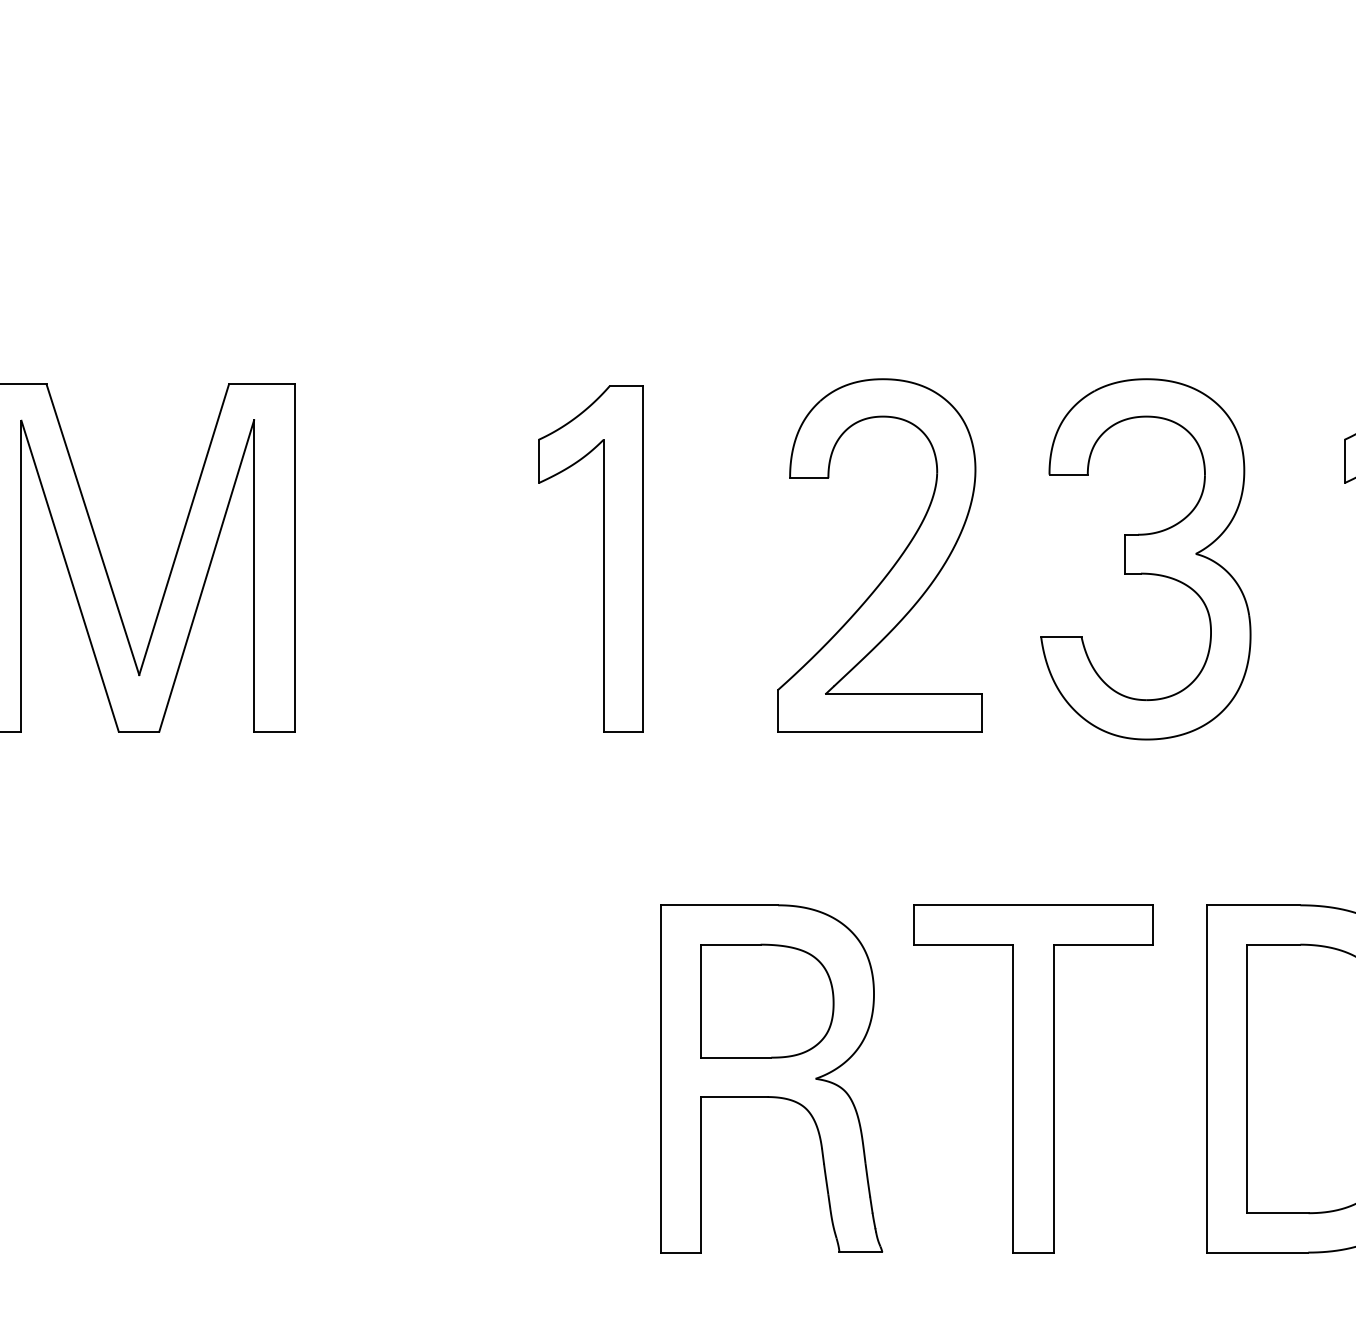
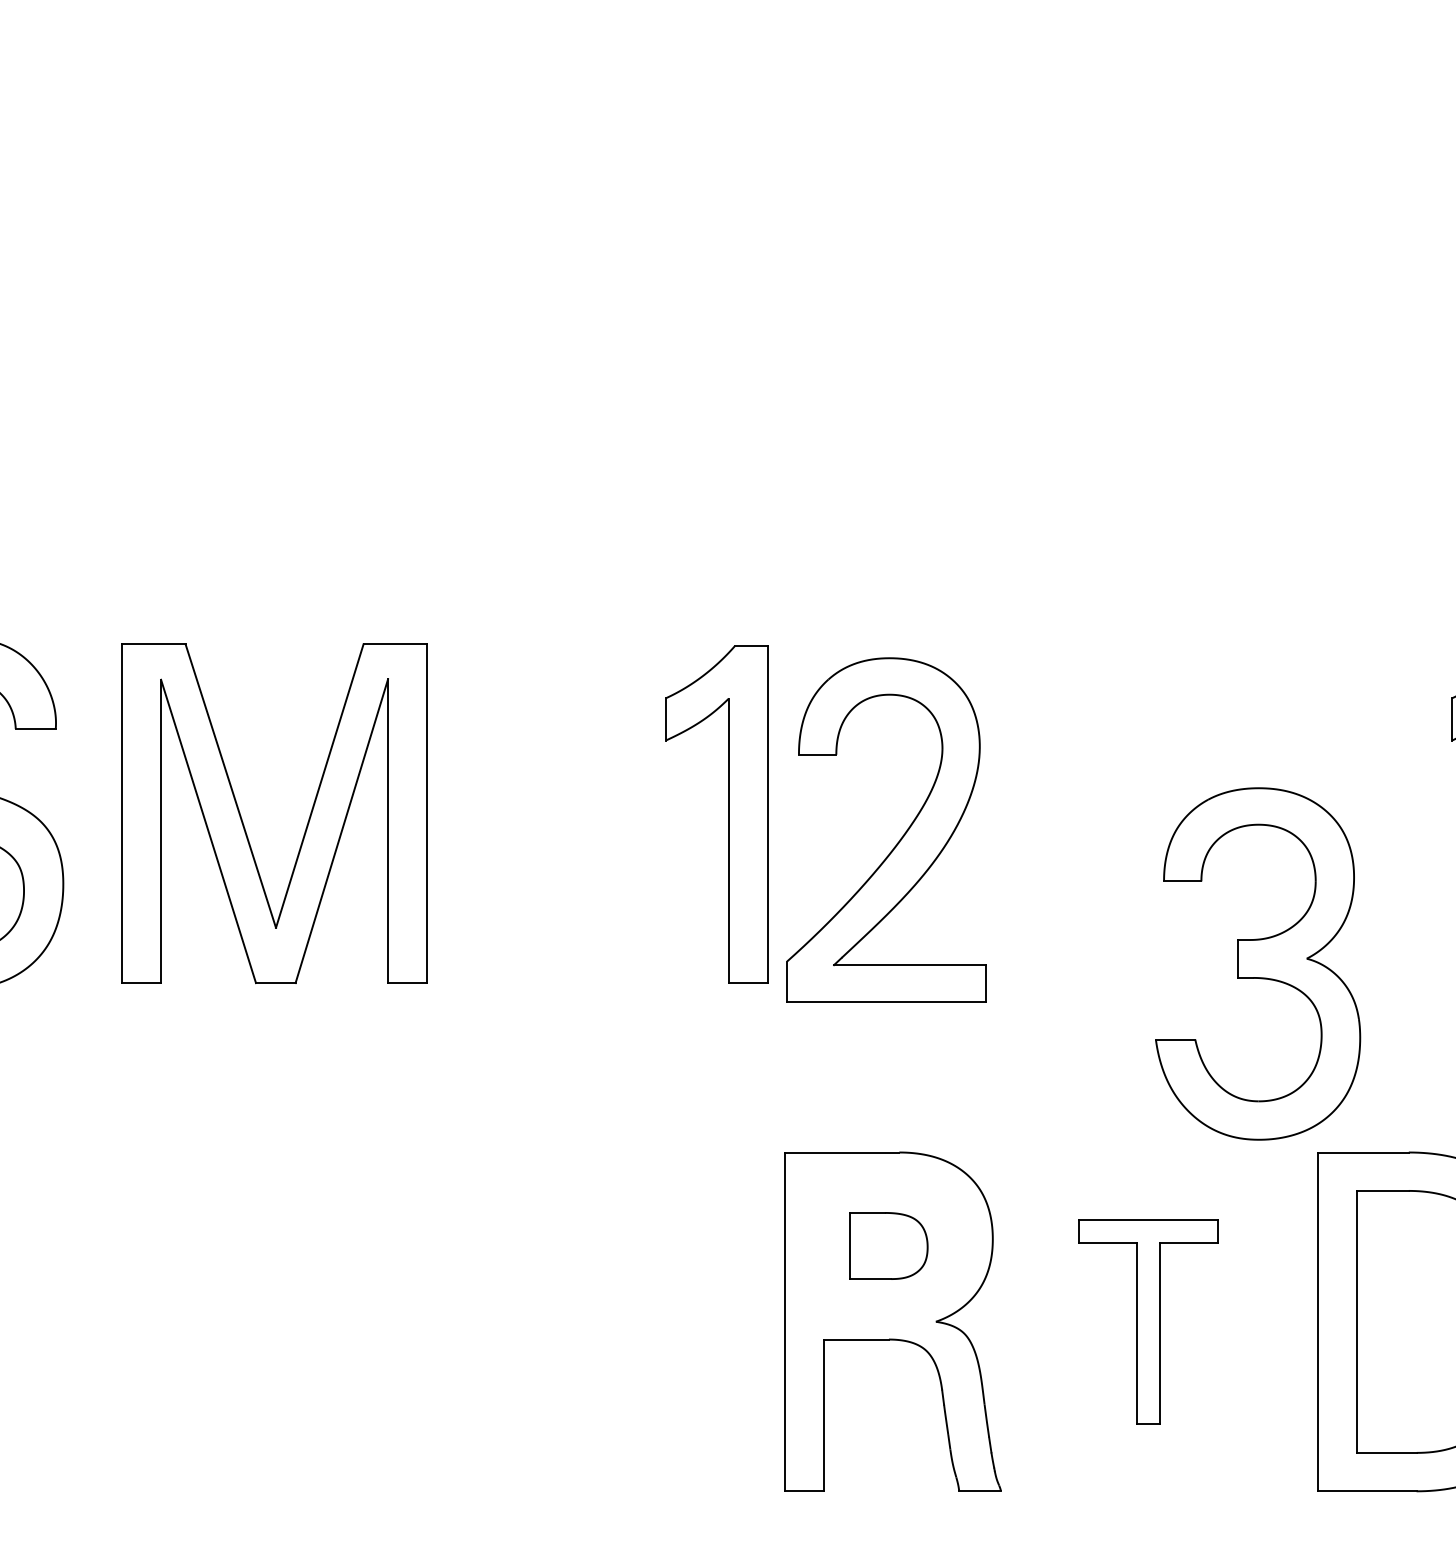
part: (1146, 558) -> (1258, 963), moved
part: (893, 565) -> (899, 839), moved
part: (767, 1000) -> (888, 1245), size x0.6
part: (1033, 1078) -> (1148, 1321), size x0.6

